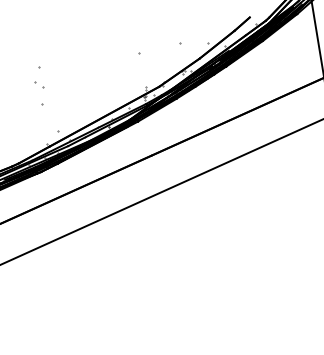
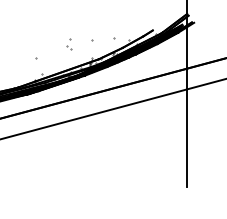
part: (39, 78) -> (69, 44), moved

